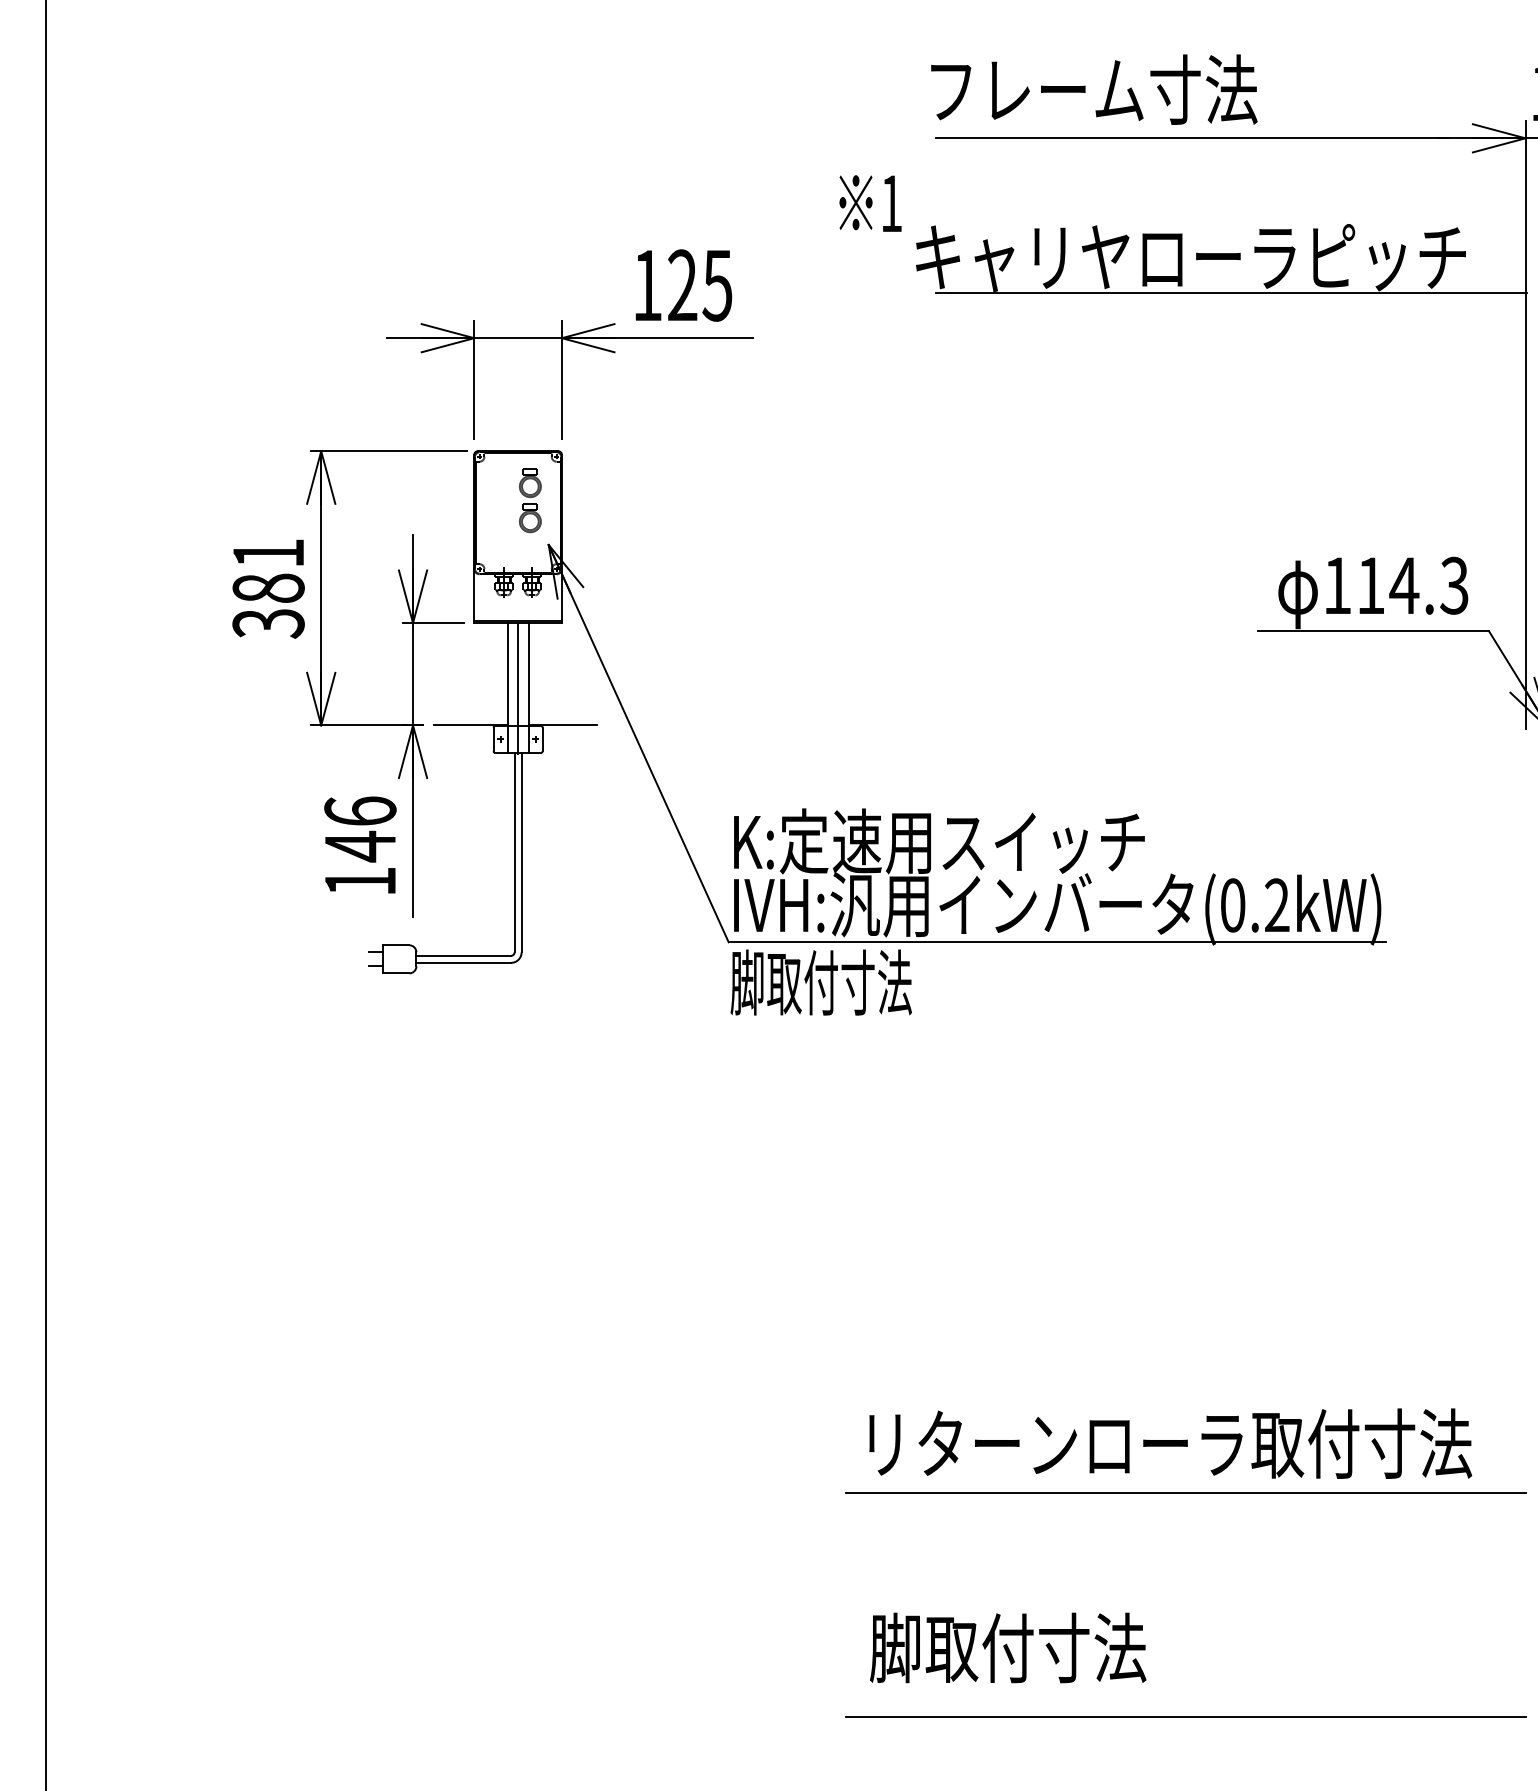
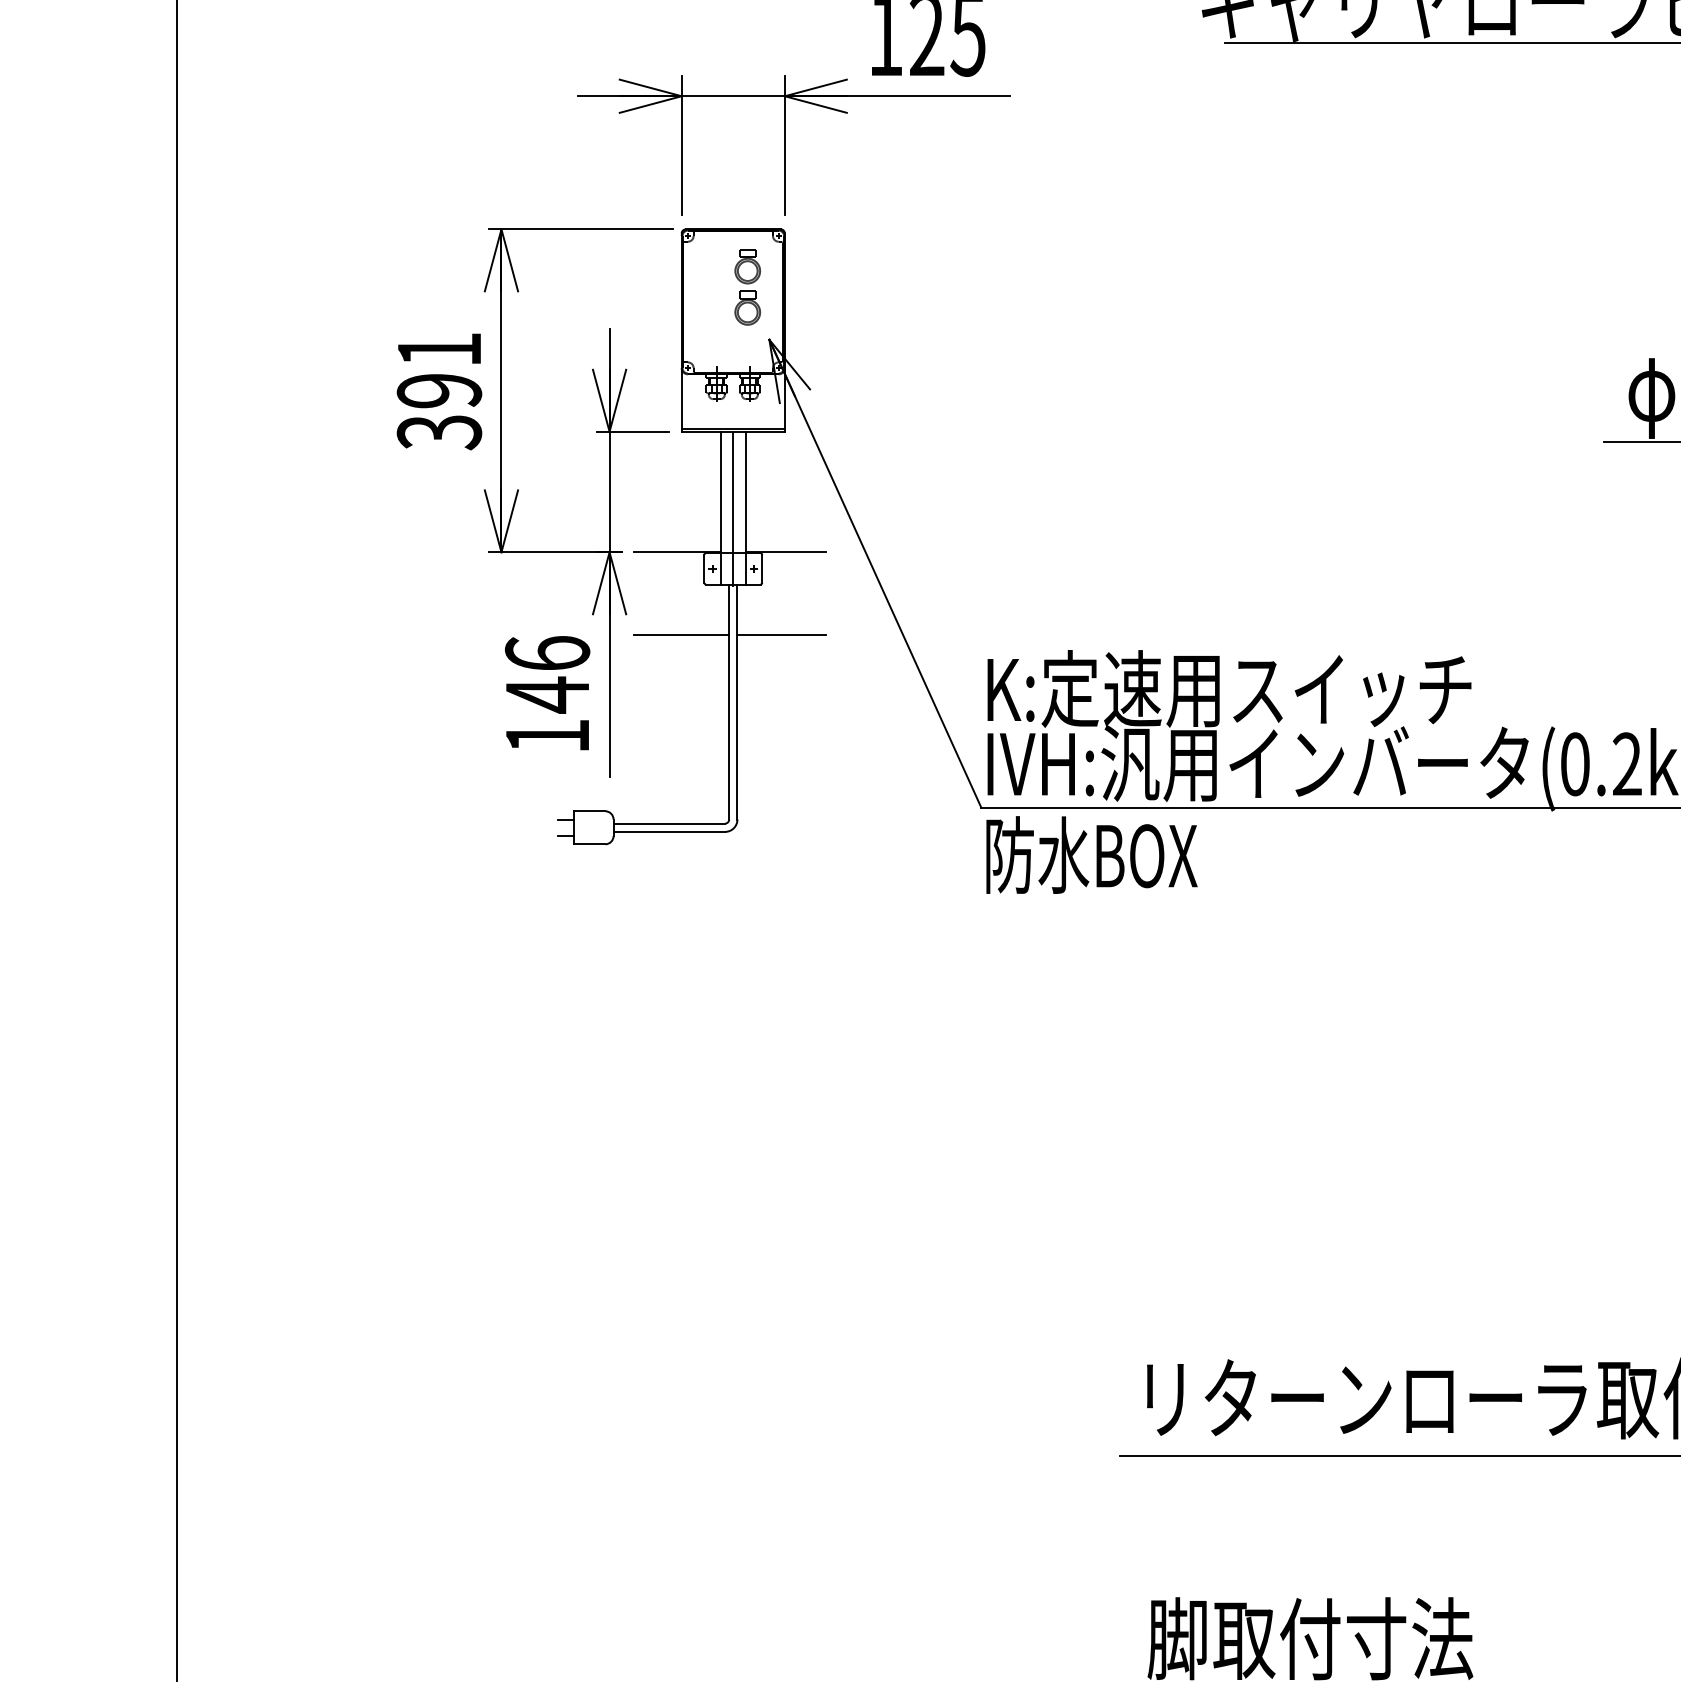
text: (268, 587) -> (439, 389), 381 -> 391
line: (473, 795) -> (680, 634), added
line: (558, 795) -> (780, 634), added
text: (821, 982) -> (1090, 855), 脚取付寸法 -> 防水BOX

